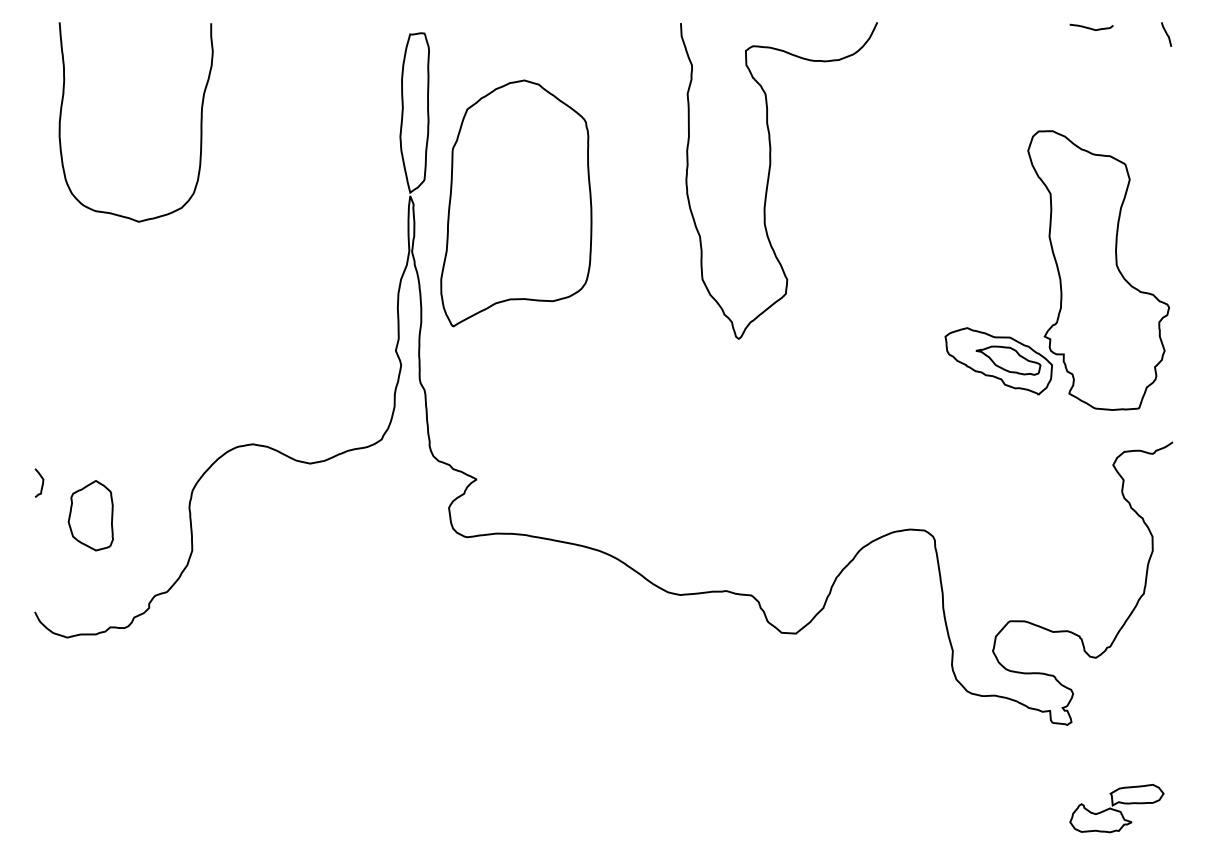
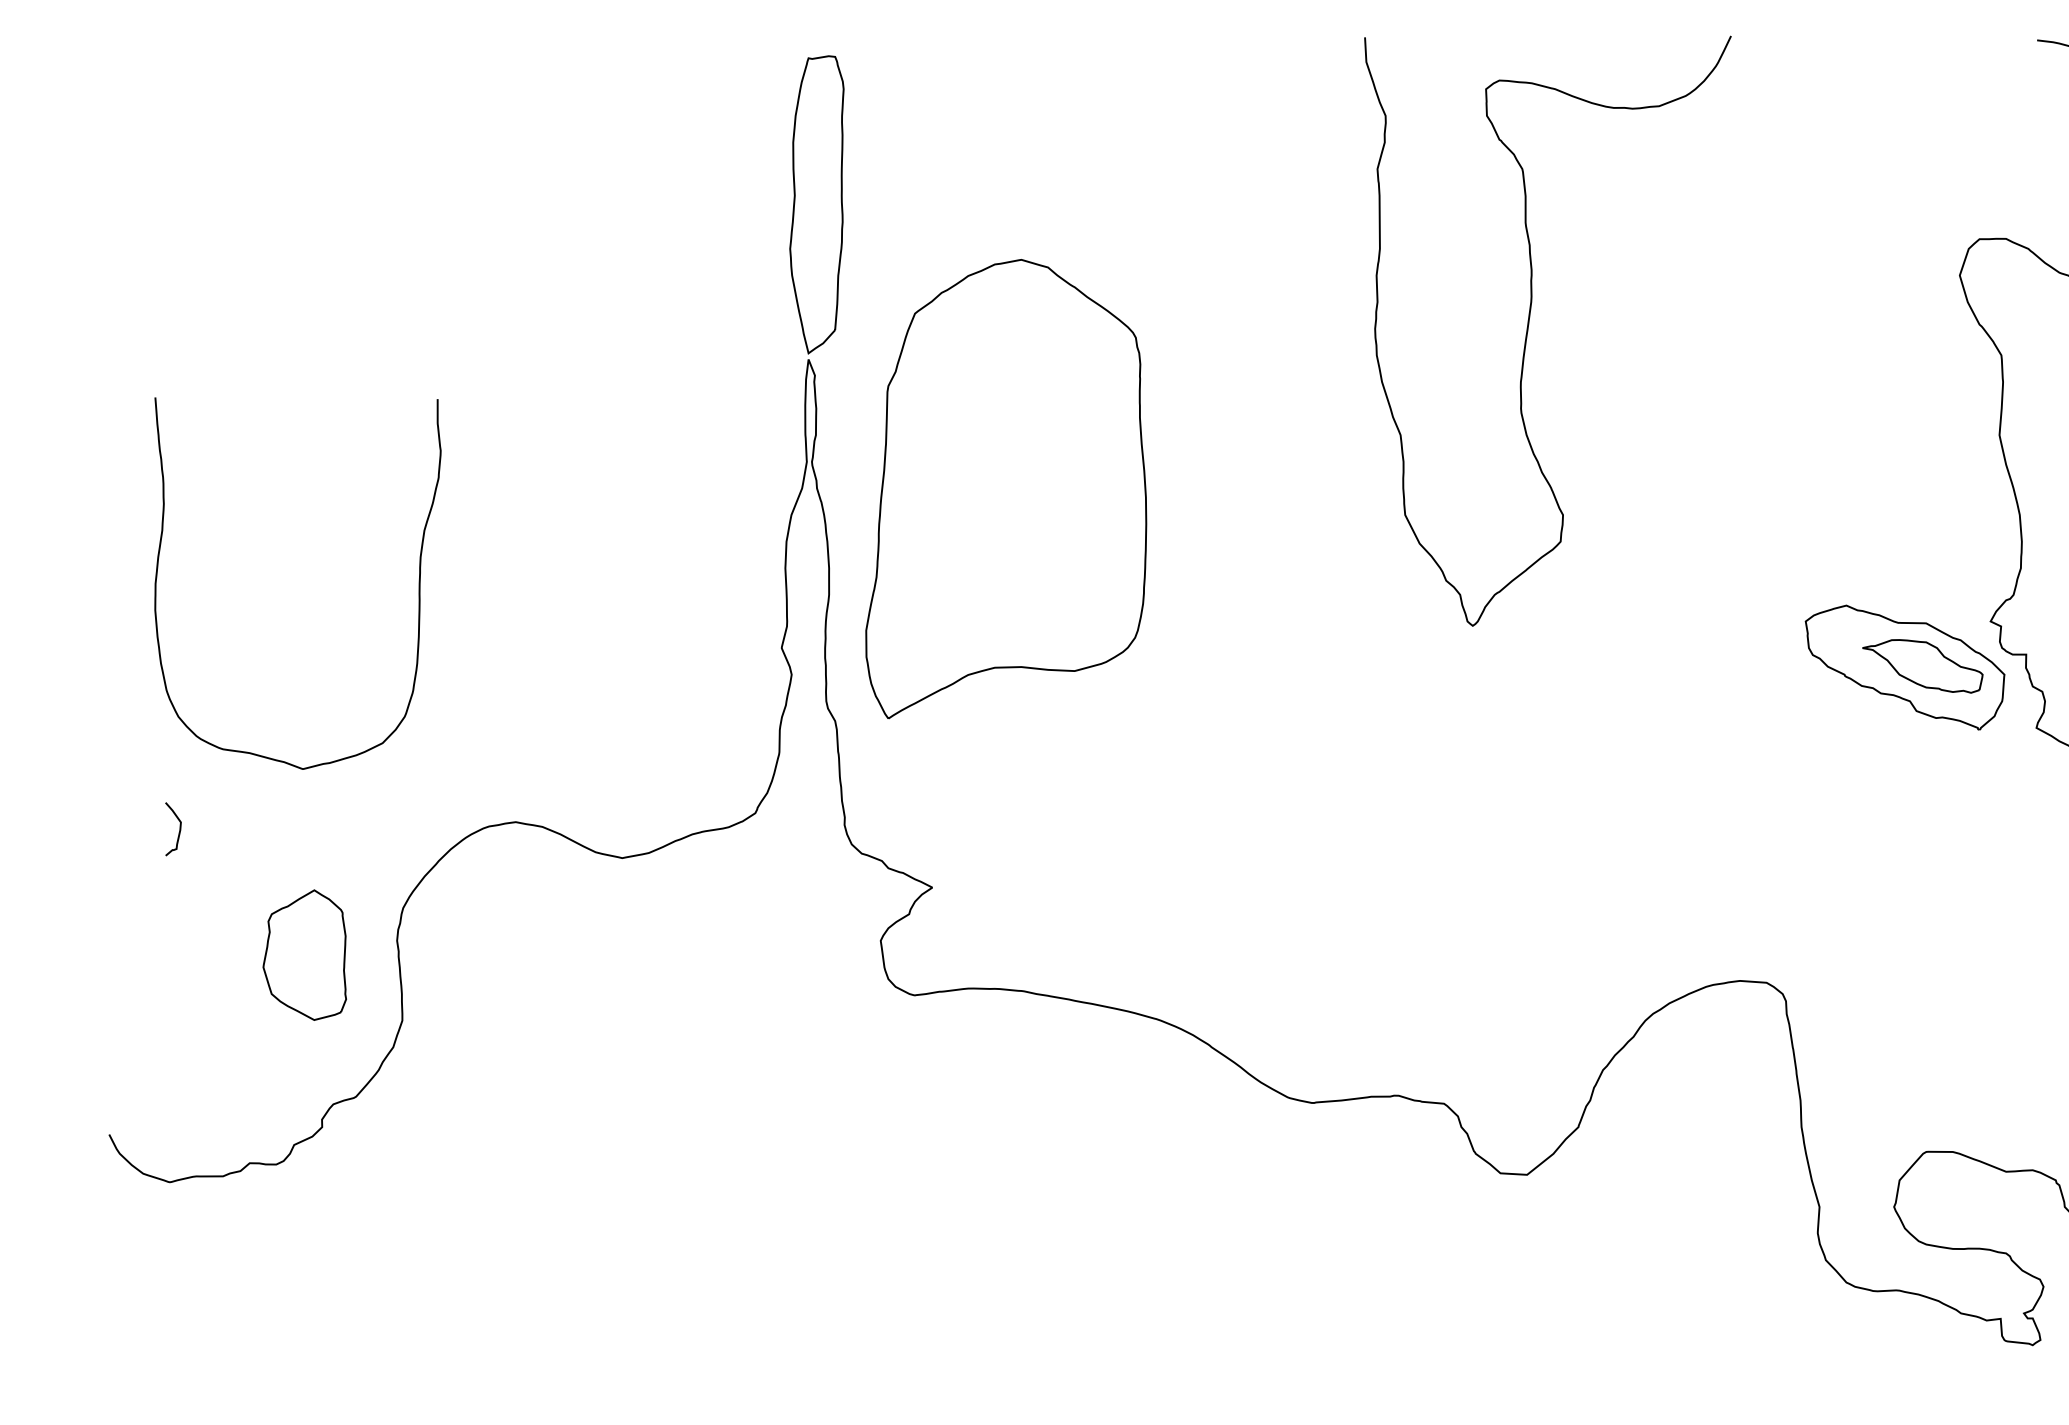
curve: (200, 122) -> (417, 584), moved
curve: (769, 179) -> (1530, 328), moved
part: (516, 203) -> (1006, 489), moved
curve: (41, 484) -> (177, 831), moved
part: (90, 515) -> (304, 954), moved

